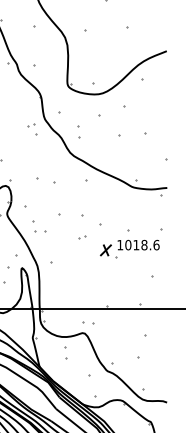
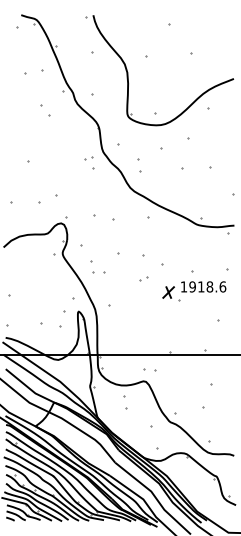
text: (128, 244) -> (192, 286), 1018.6 -> 1918.6

